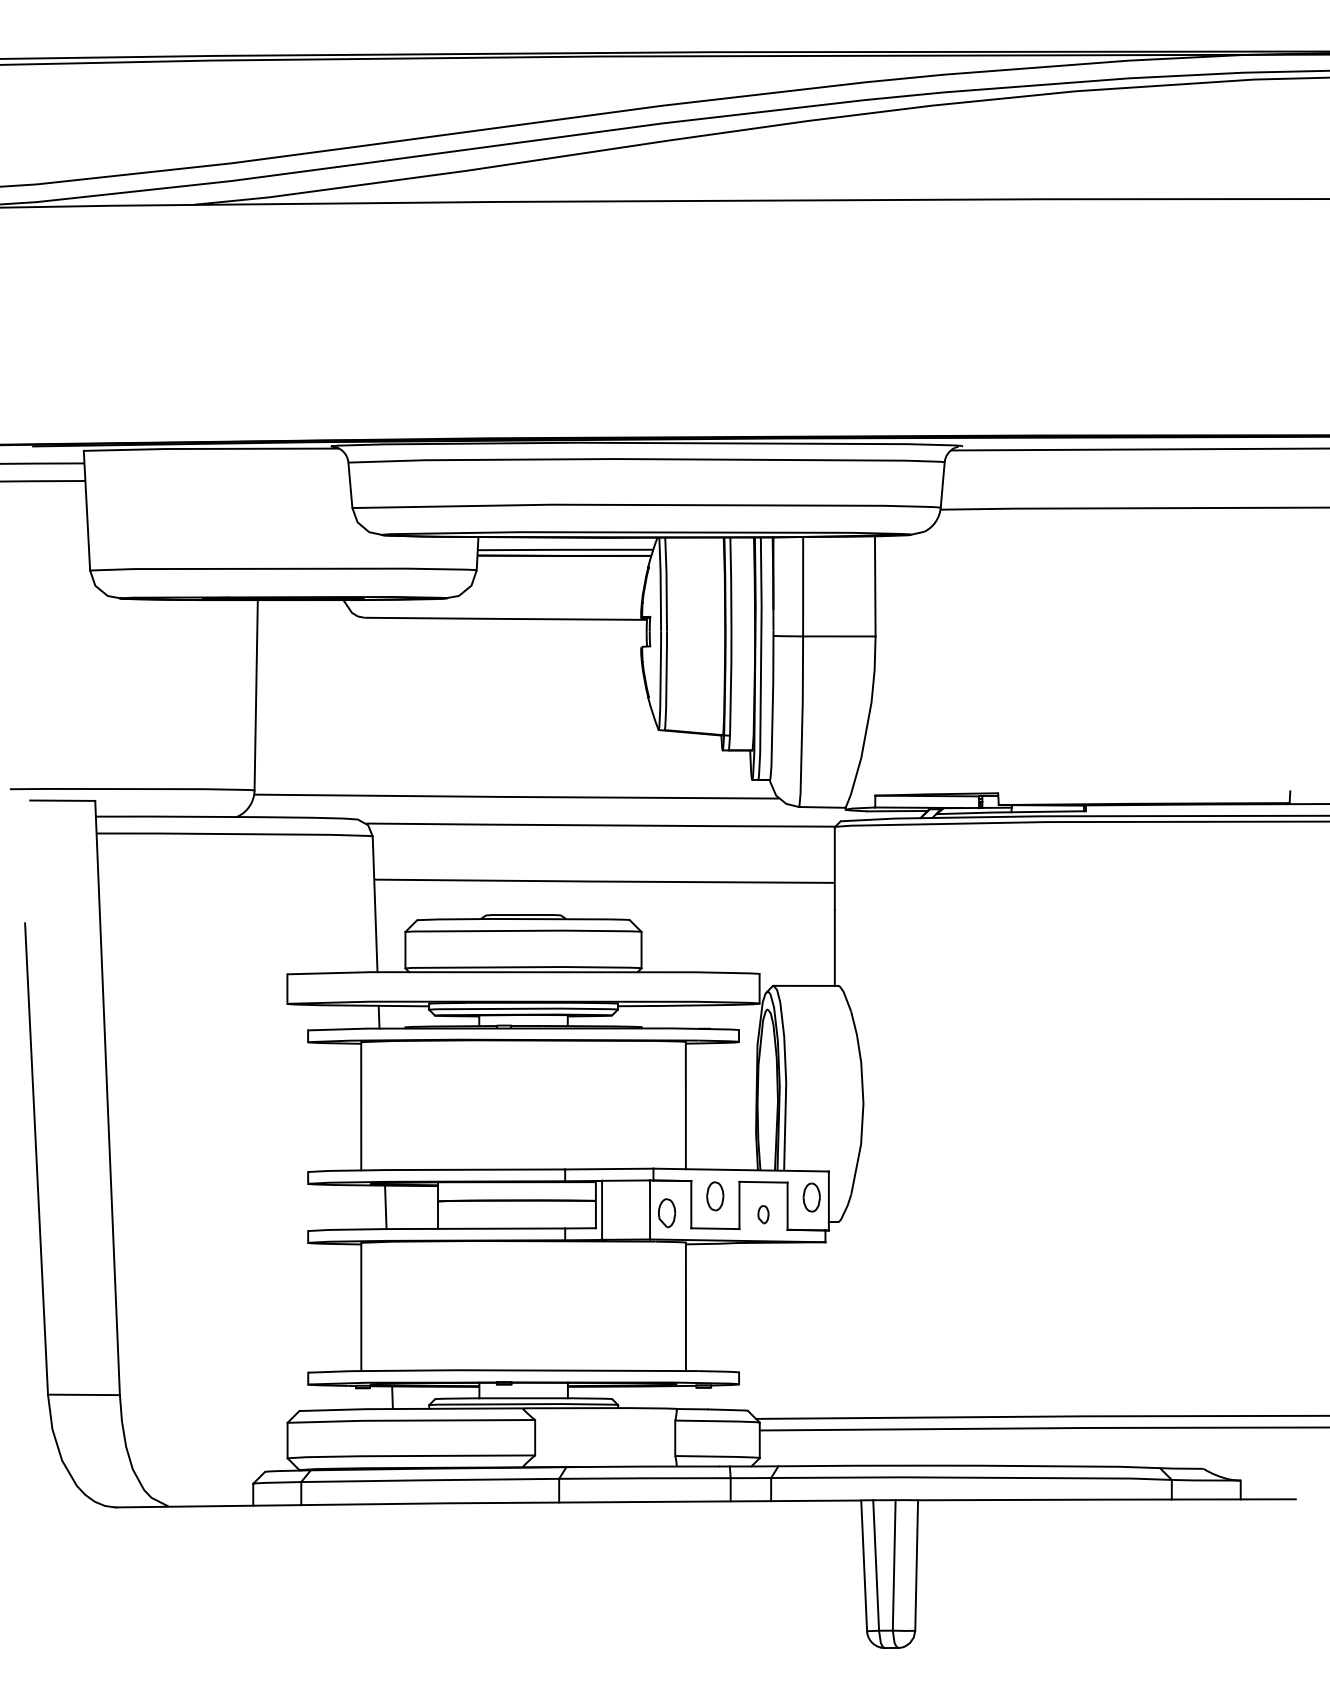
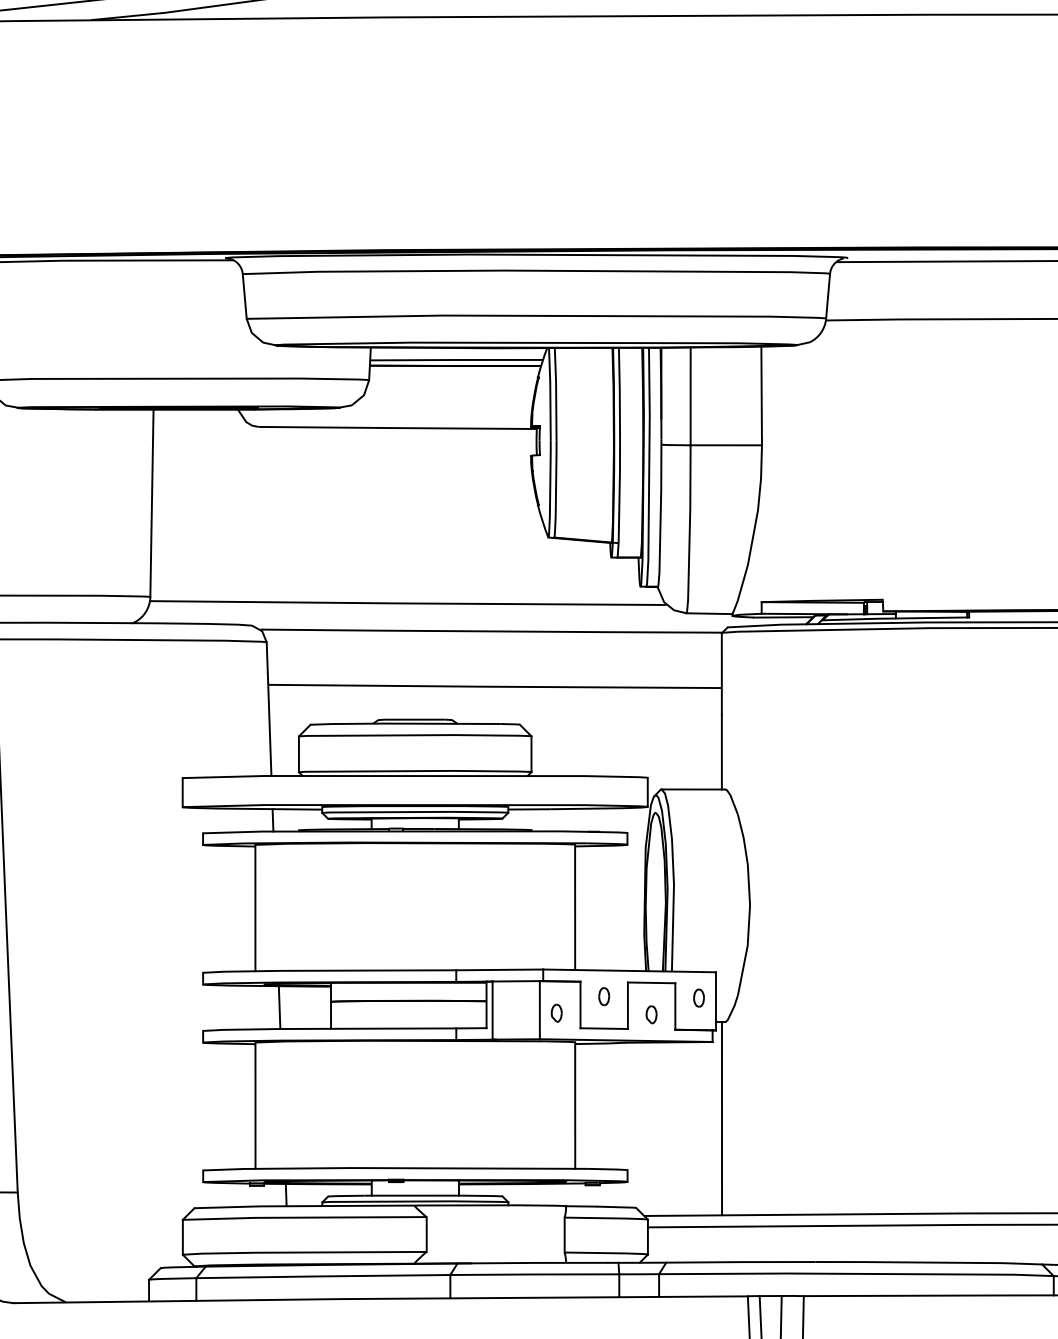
part: (715, 1195) -> (604, 995), size x0.62
part: (811, 1197) -> (698, 997), size x0.62
part: (667, 1212) -> (557, 1012), size x0.62
line: (834, 1320) -> (721, 1119), added

